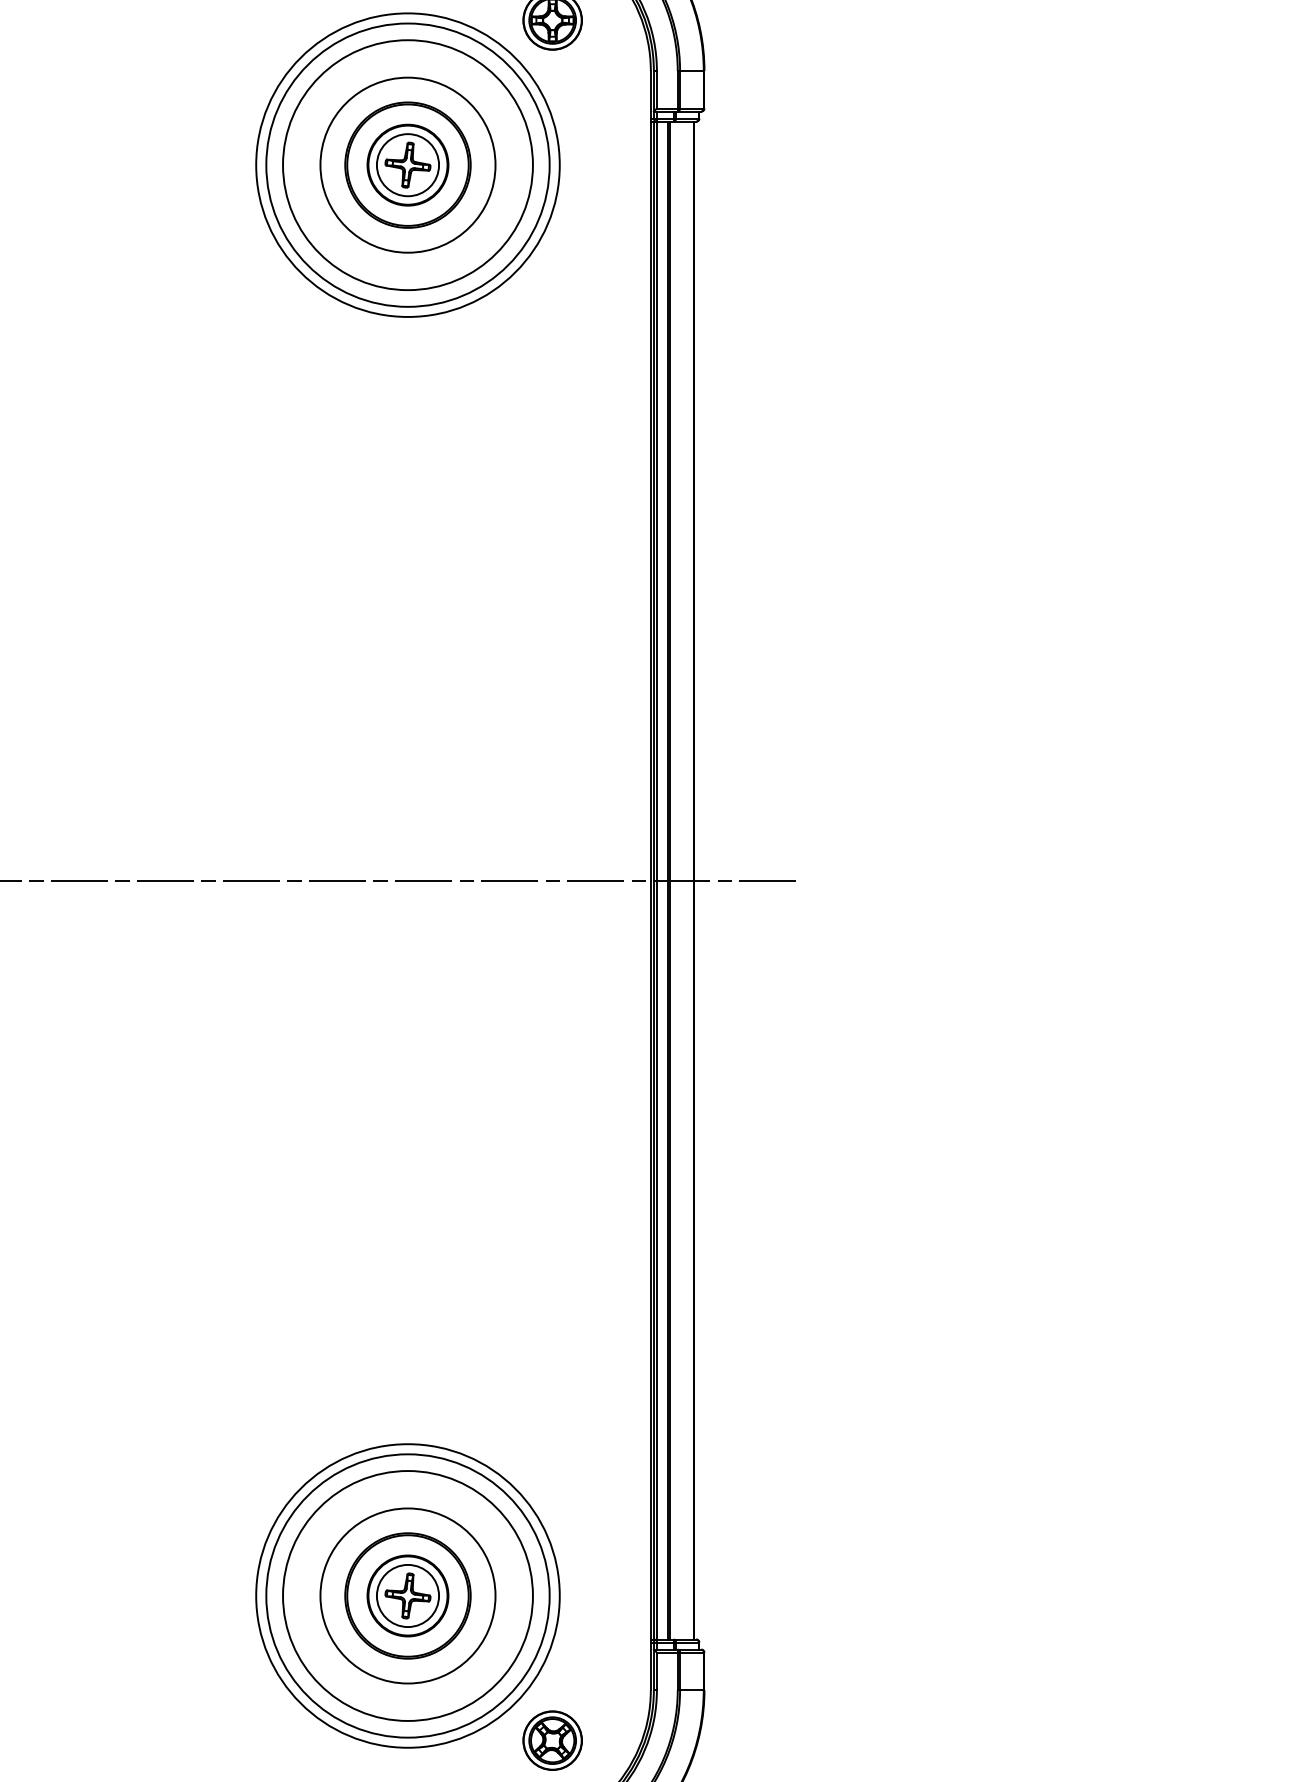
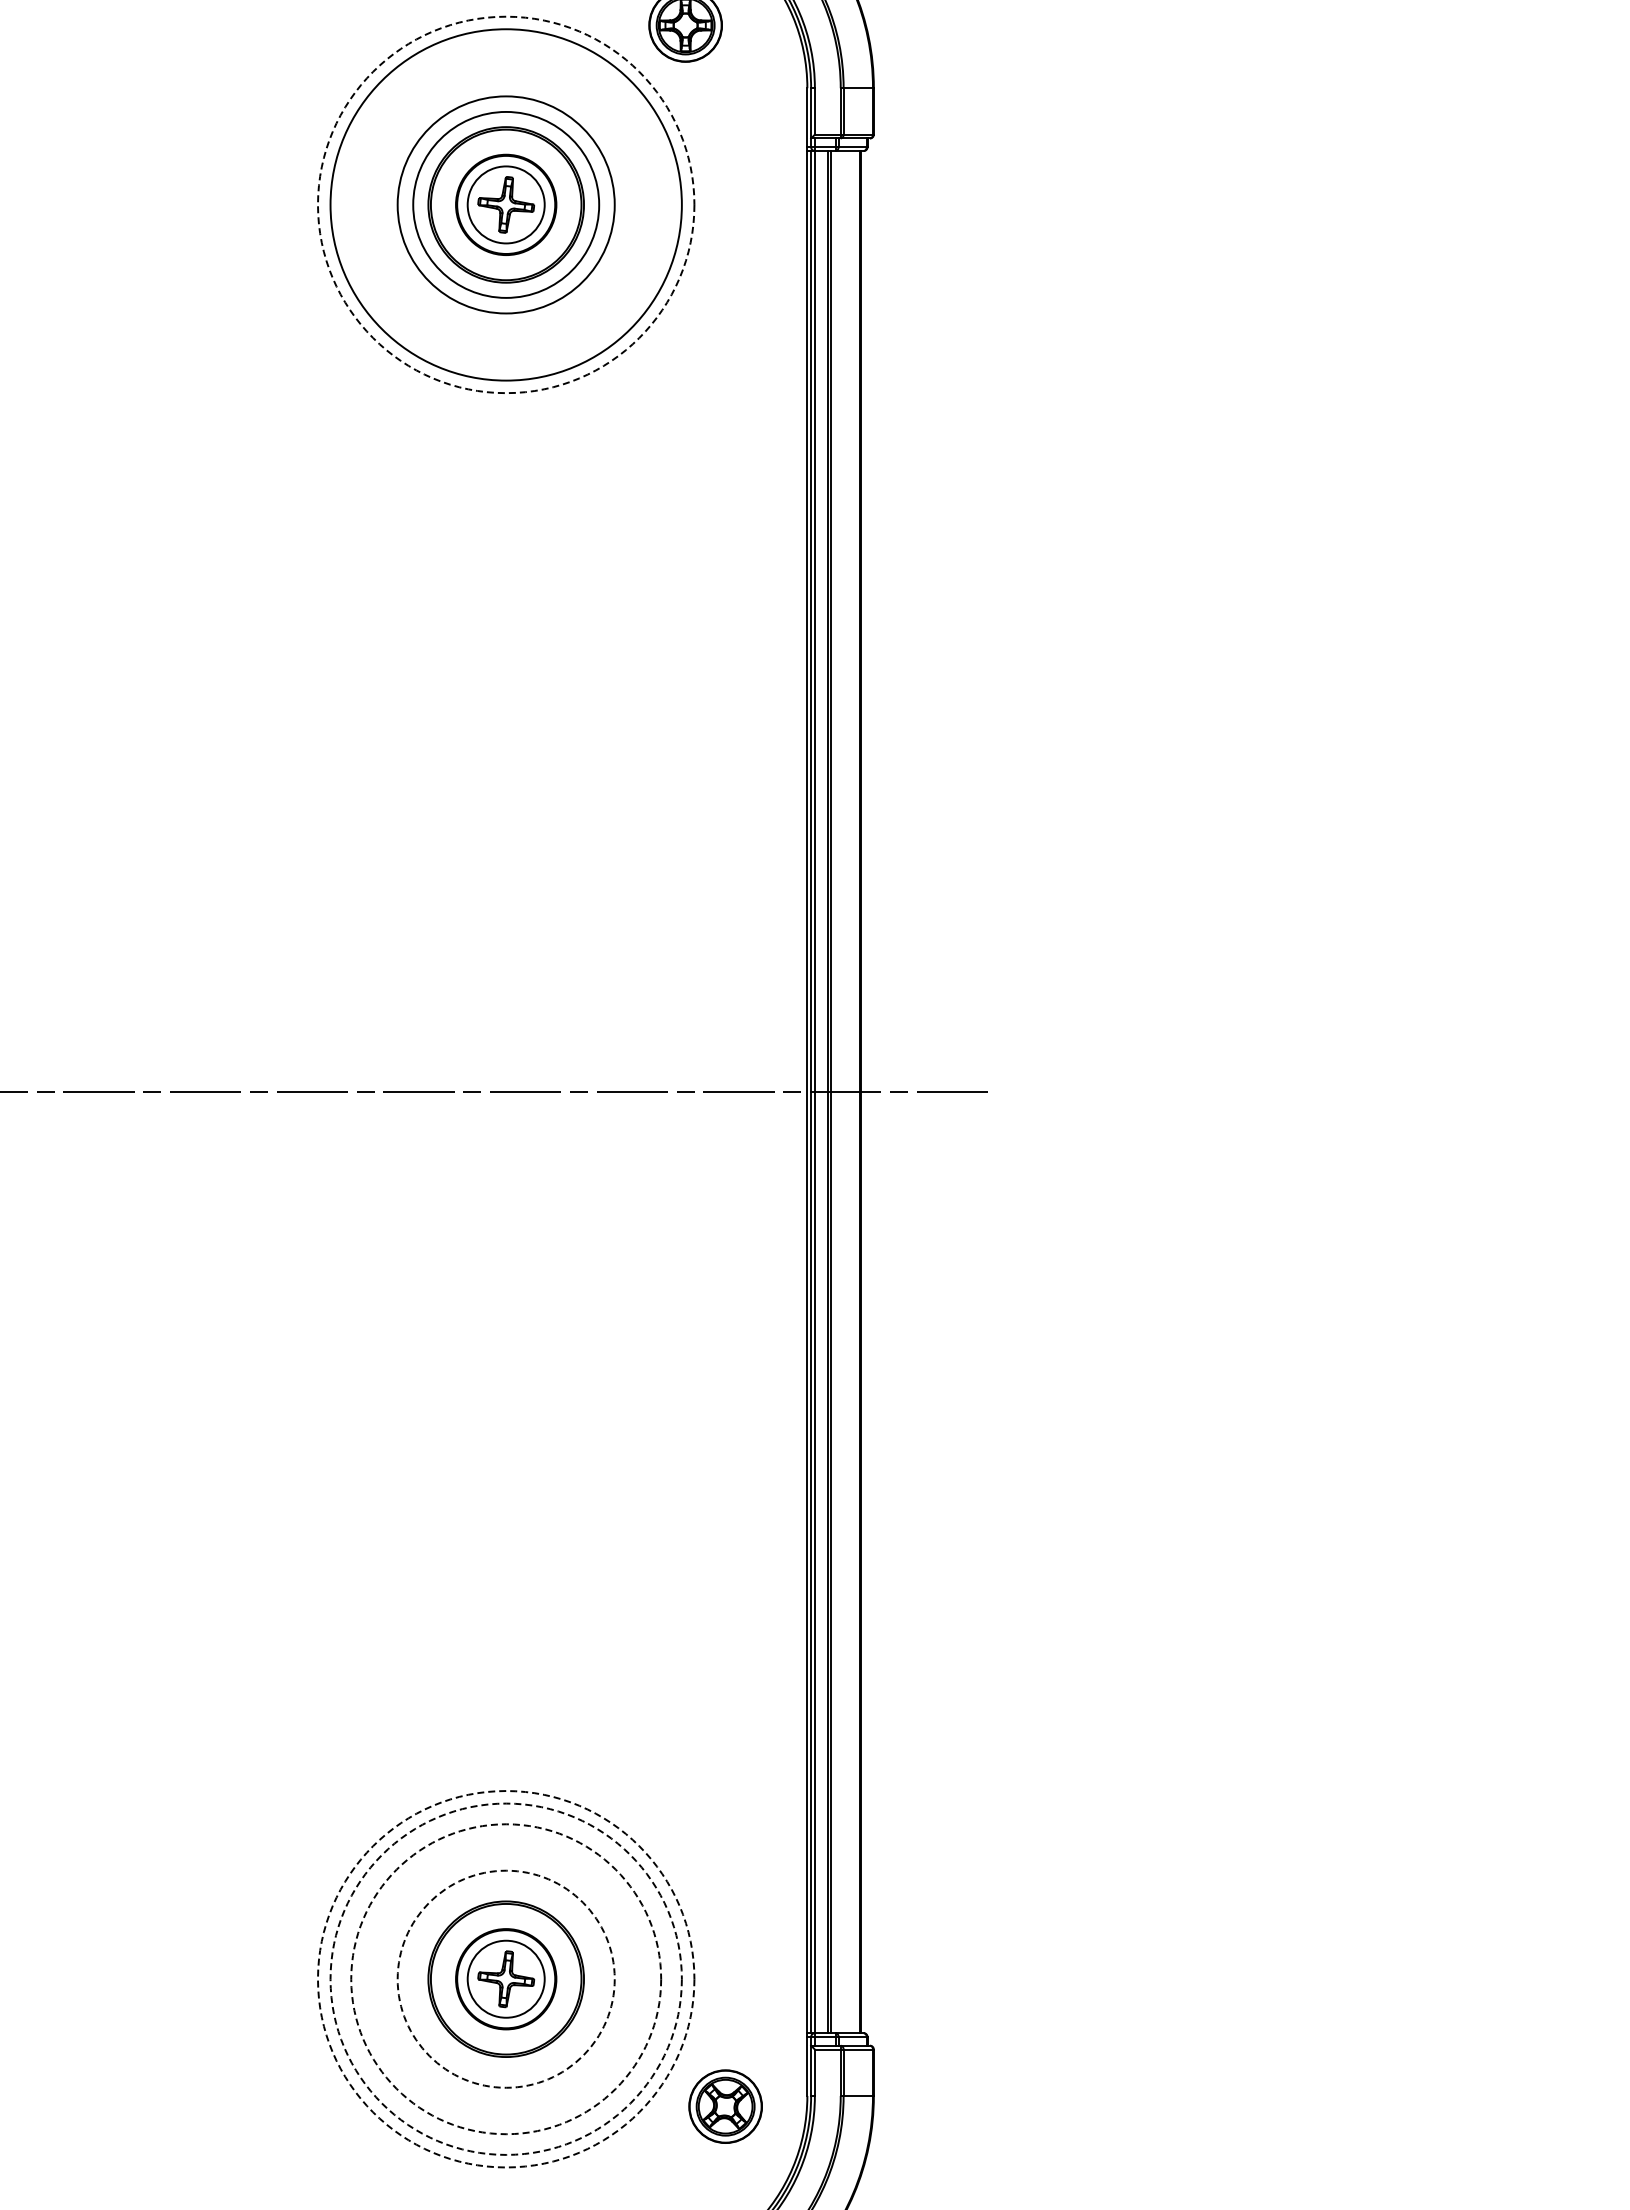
circle: (407, 164) -> (505, 204), solid -> dashed
circle: (408, 164) -> (506, 204), size x0.6
circle: (407, 1595) -> (505, 1978), solid -> dashed
circle: (407, 1595) -> (505, 1978), solid -> dashed
circle: (407, 1596) -> (505, 1979), solid -> dashed
circle: (408, 1596) -> (506, 1979), solid -> dashed
part: (552, 1740) -> (725, 2106), moved

